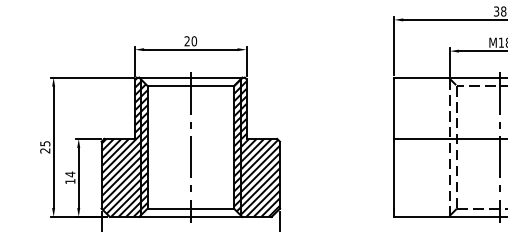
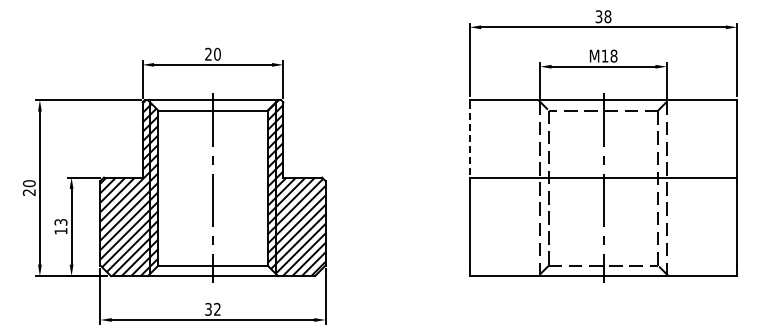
line: (394, 108) -> (469, 139), solid -> dashed
text: (44, 143) -> (28, 183), 25 -> 20
text: (69, 174) -> (60, 222), 14 -> 13

